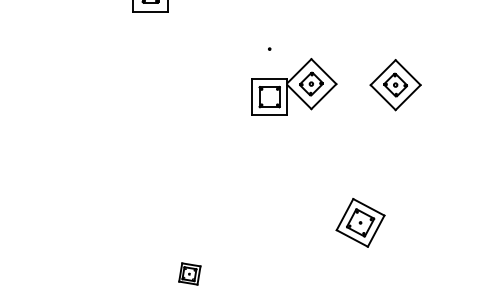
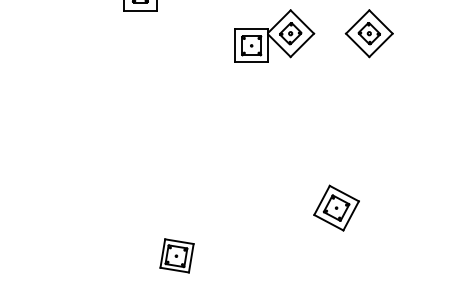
part: (395, 85) -> (369, 34), moved
part: (294, 86) -> (274, 35), moved
part: (189, 273) -> (176, 255), size x1.67

